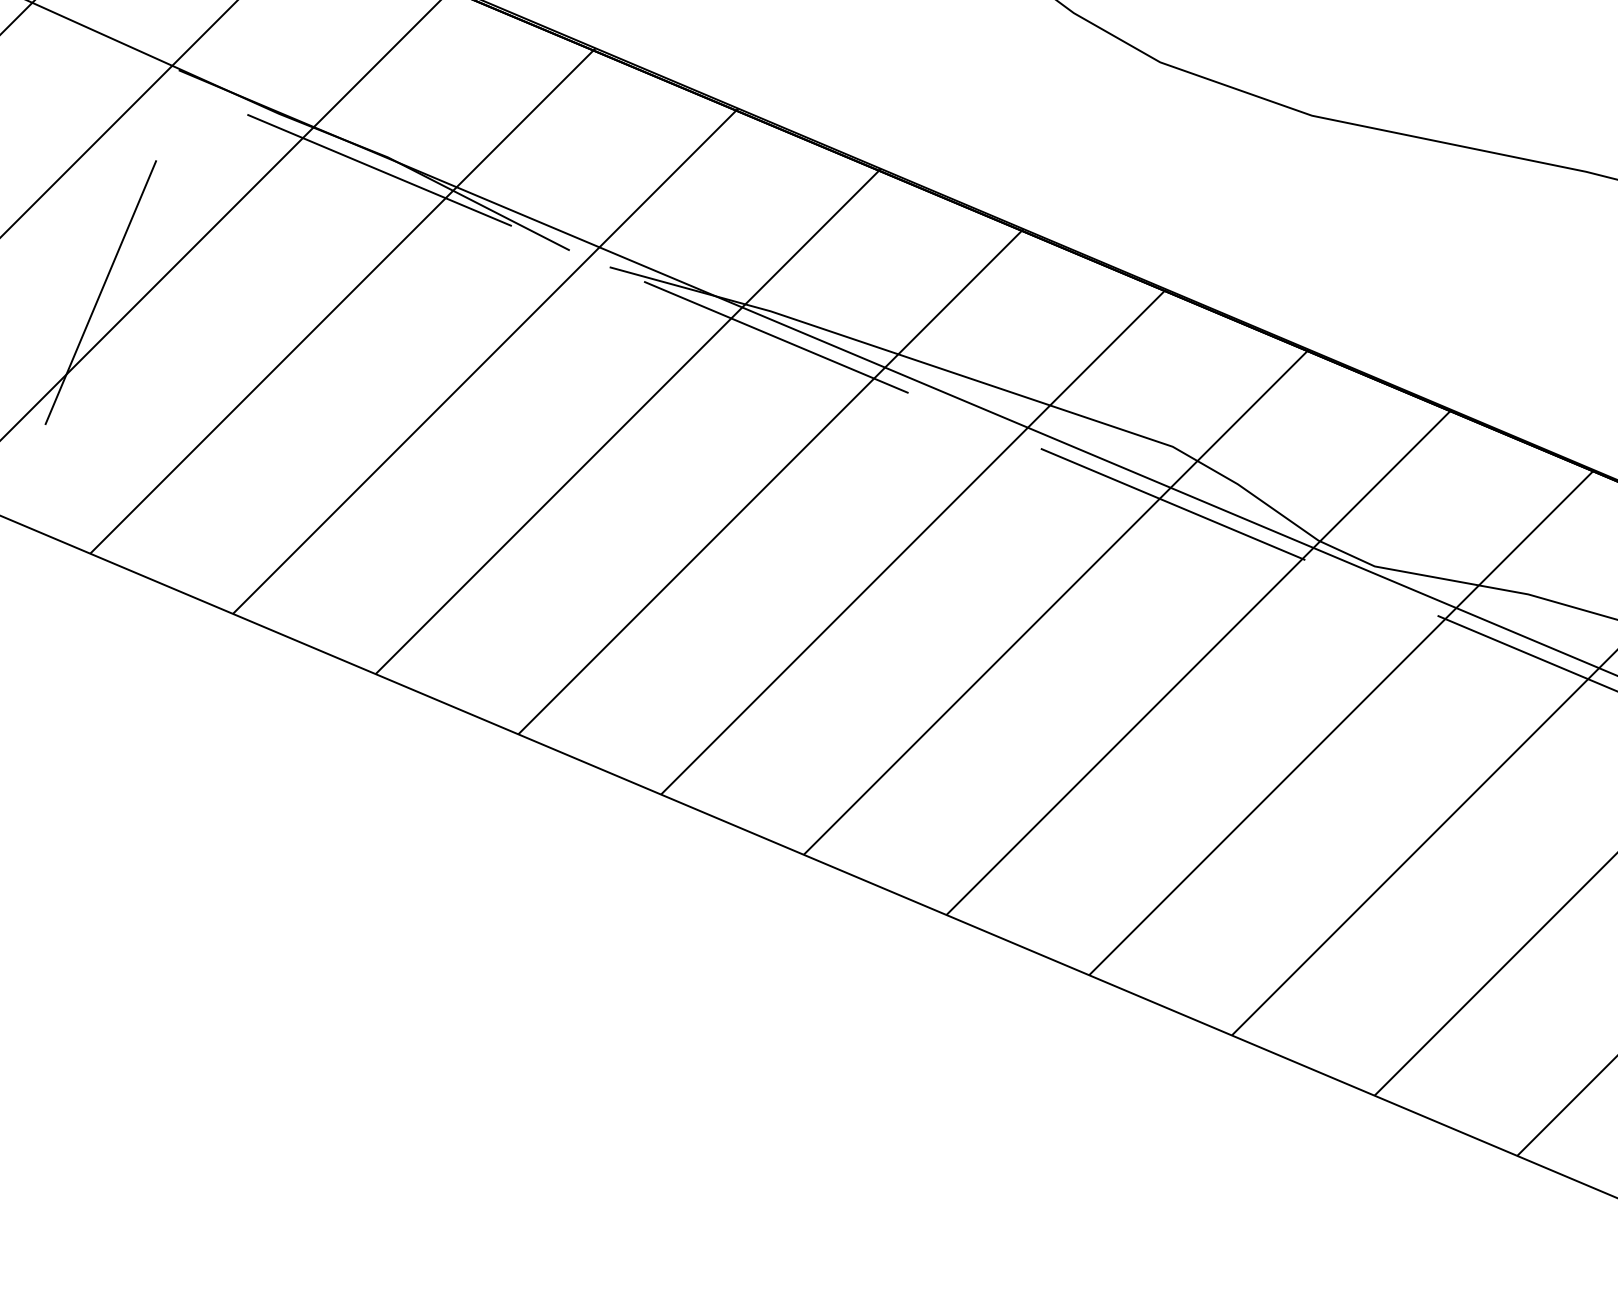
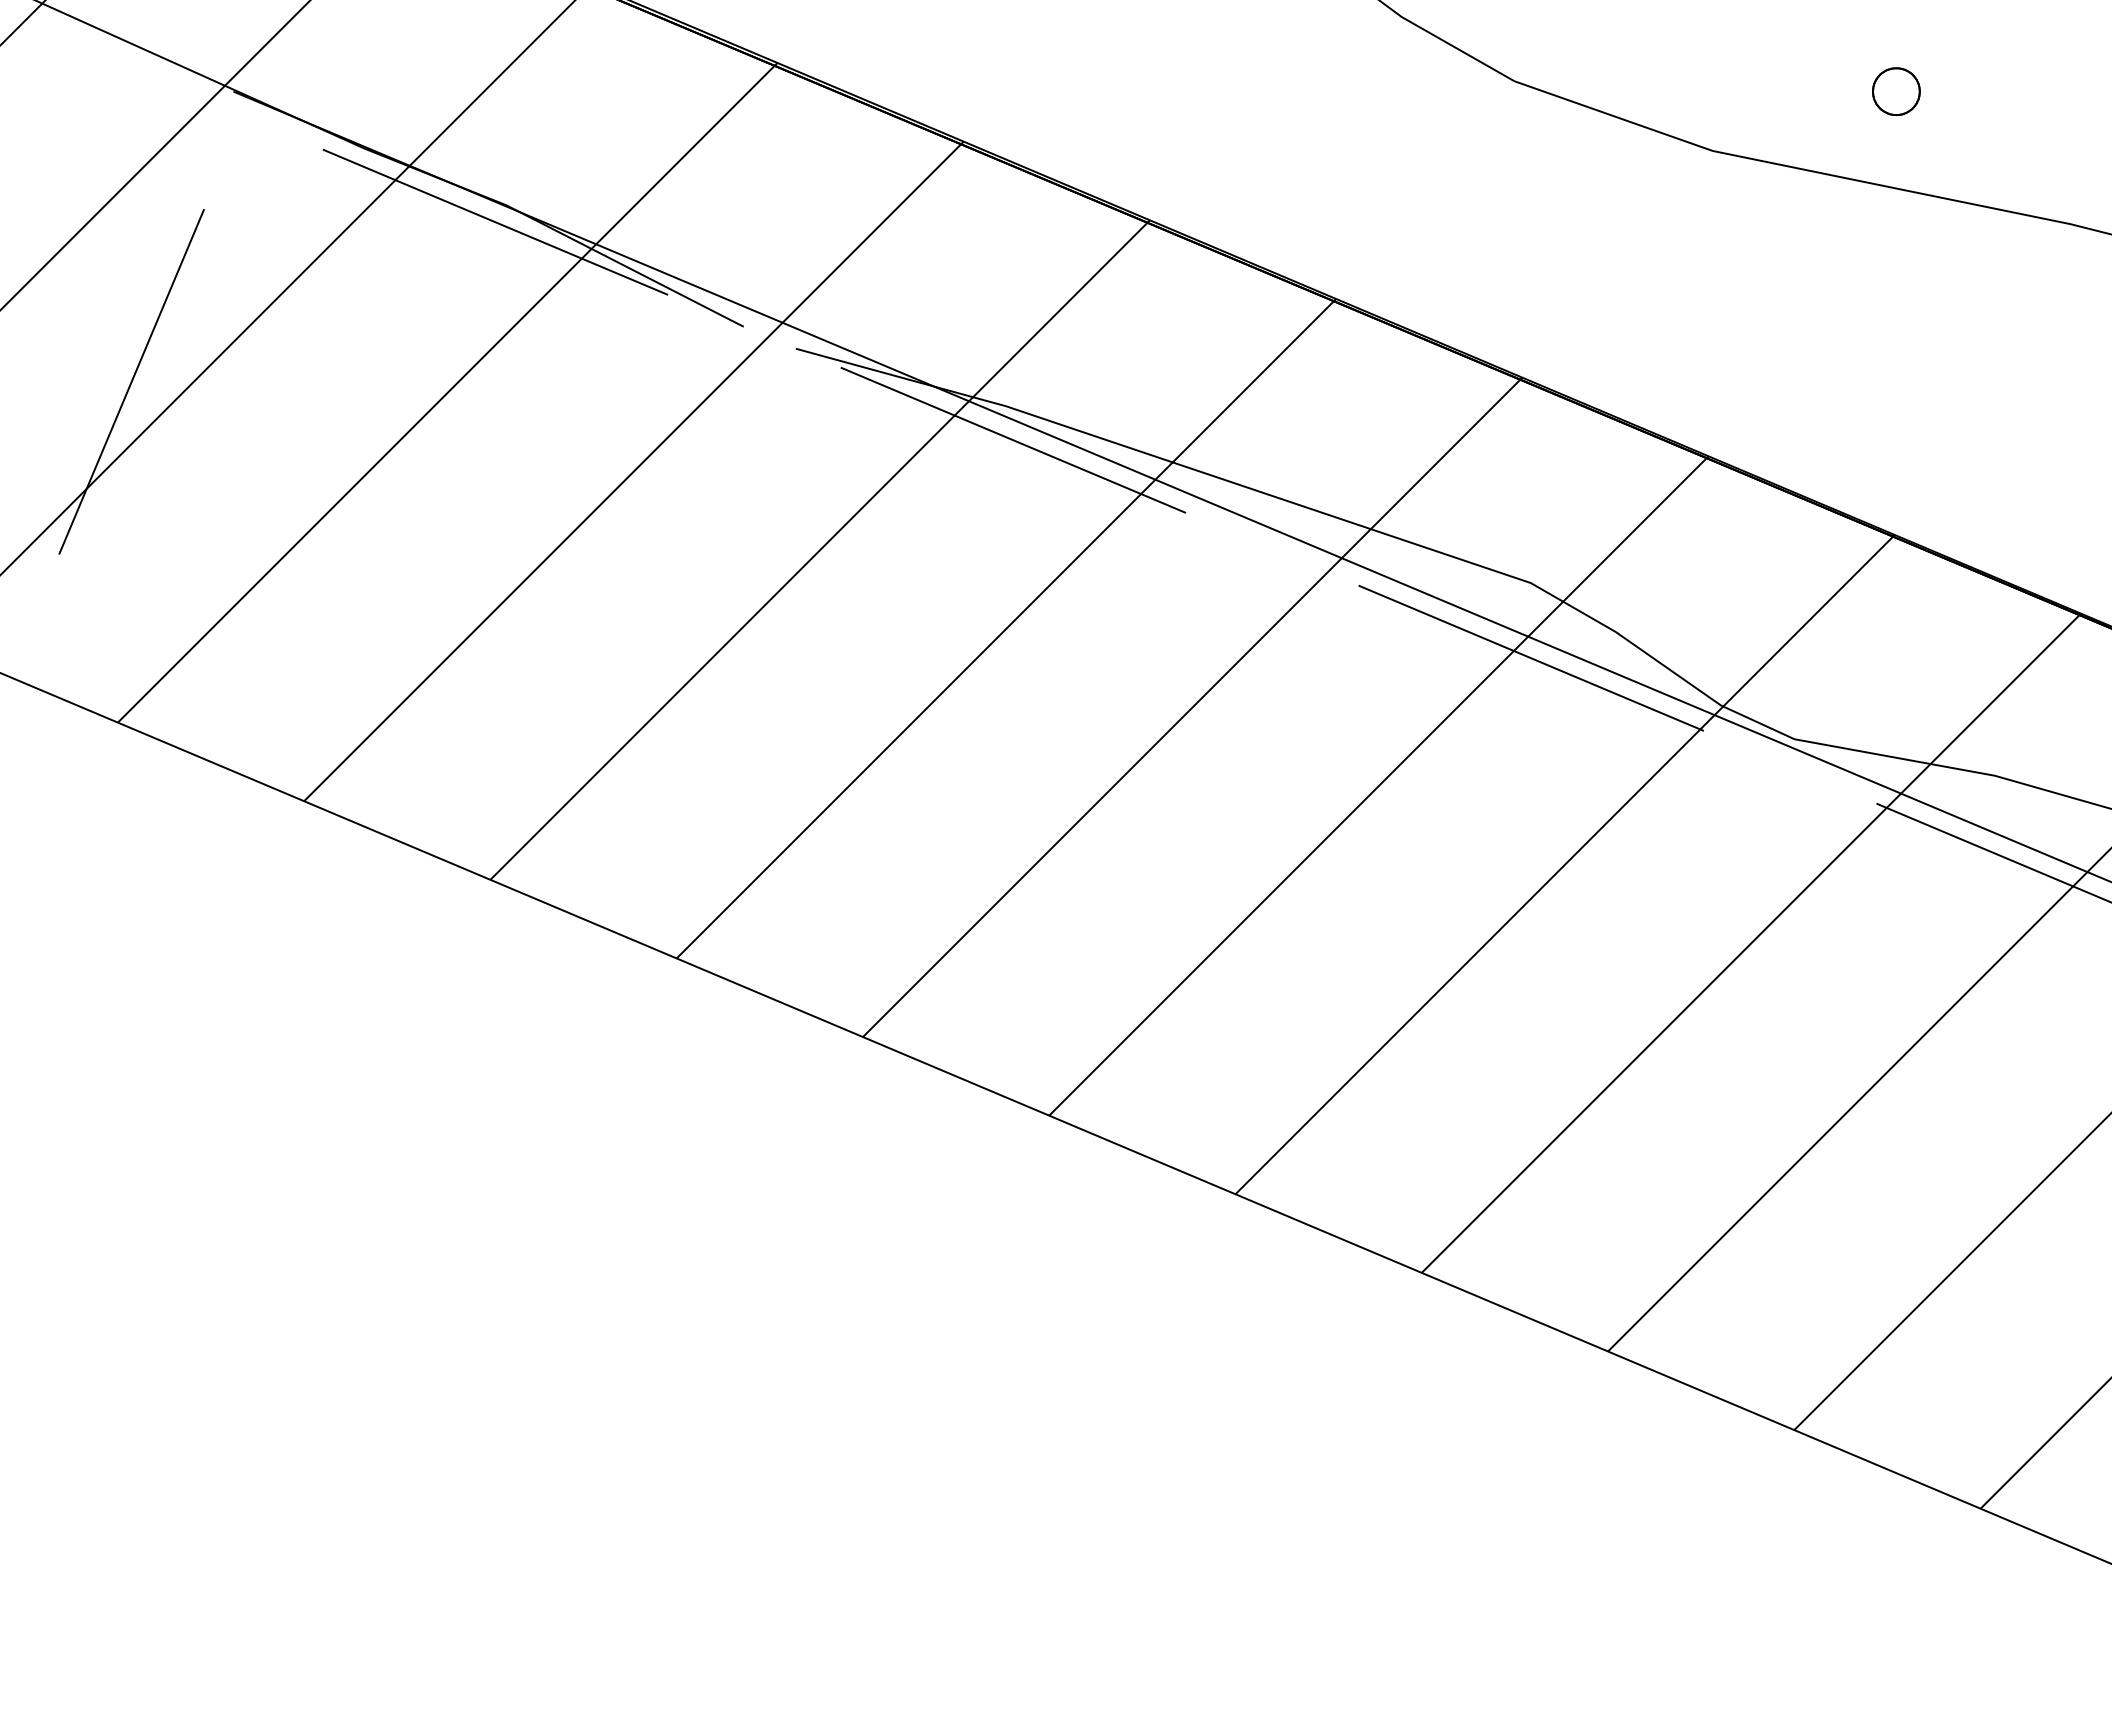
part: (1452, 70) -> (1896, 91), added

